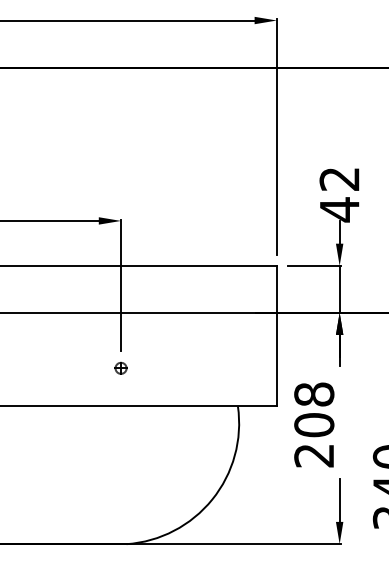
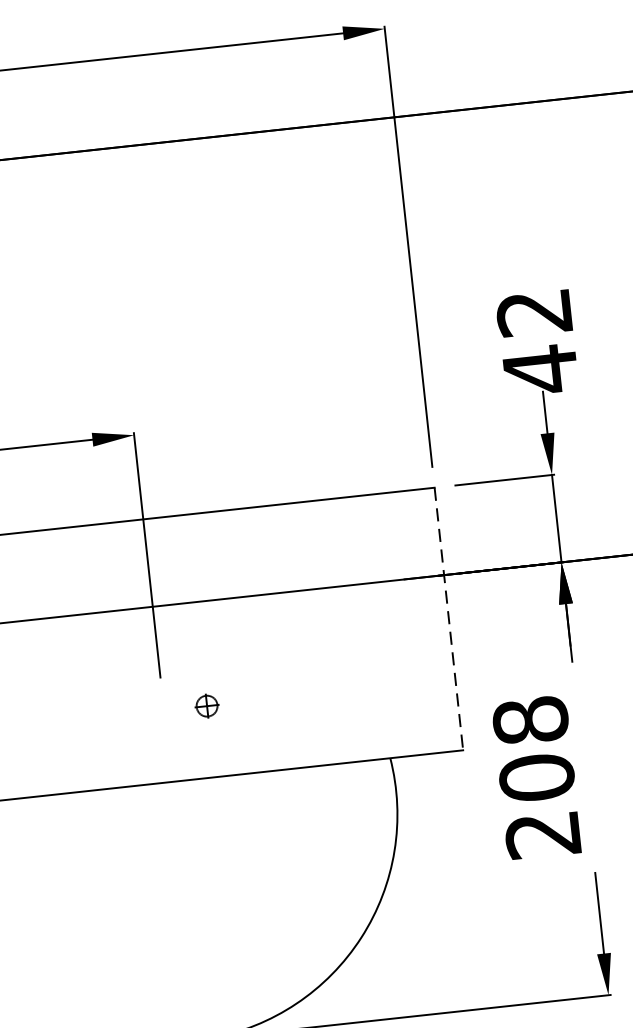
line: (276, 336) -> (448, 619), solid -> dashed
part: (120, 367) -> (205, 704), moved

